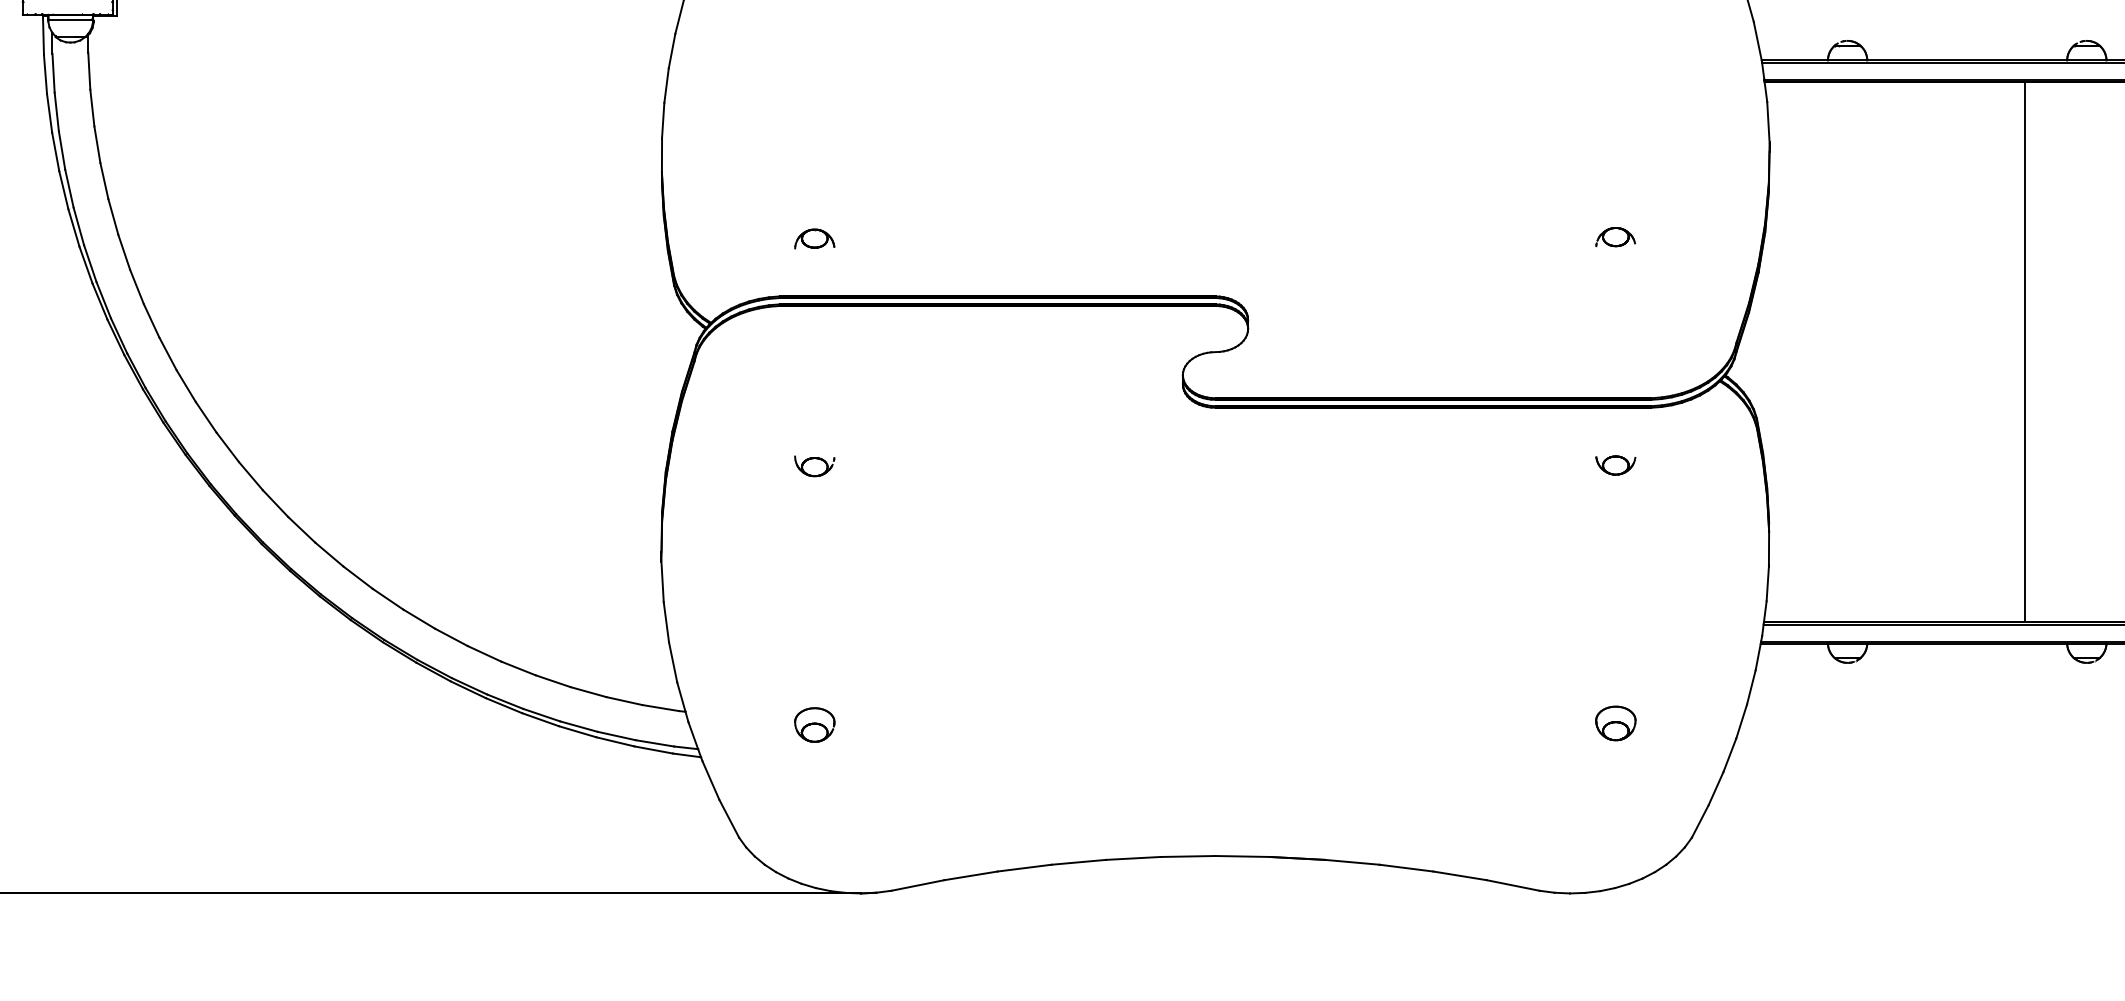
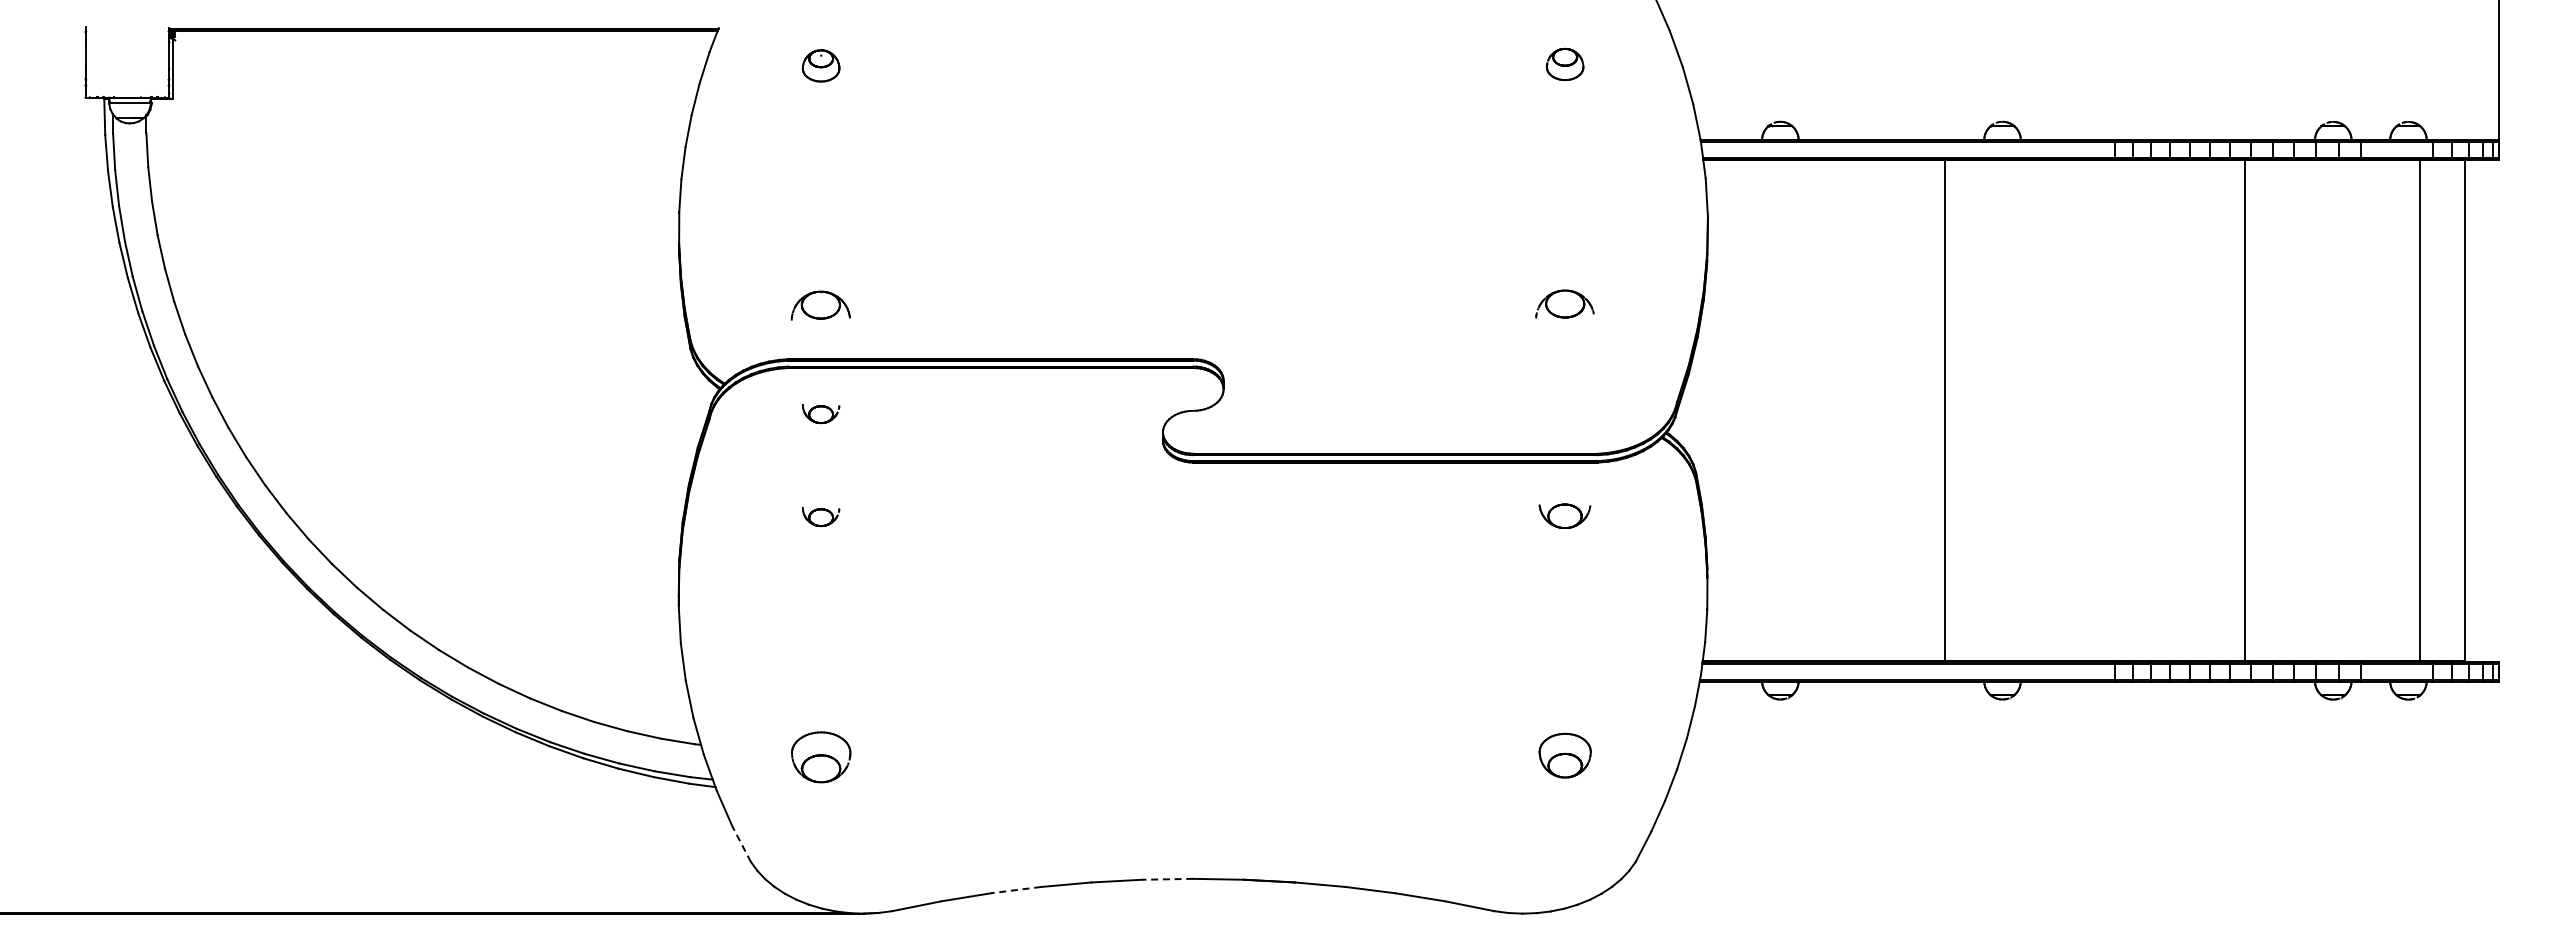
part: (1615, 236) -> (1564, 303), size x1.6
part: (815, 238) -> (821, 305), size x1.6
part: (815, 356) -> (821, 414), added
part: (1616, 464) -> (1565, 515), size x1.4
part: (1615, 723) -> (1564, 755), size x1.4
part: (814, 724) -> (820, 756), size x1.6
line: (729, 819) -> (741, 844), solid -> dashed
line: (1187, 856) -> (1167, 879), solid -> dashed
line: (1024, 868) -> (1015, 890), solid -> dashed

